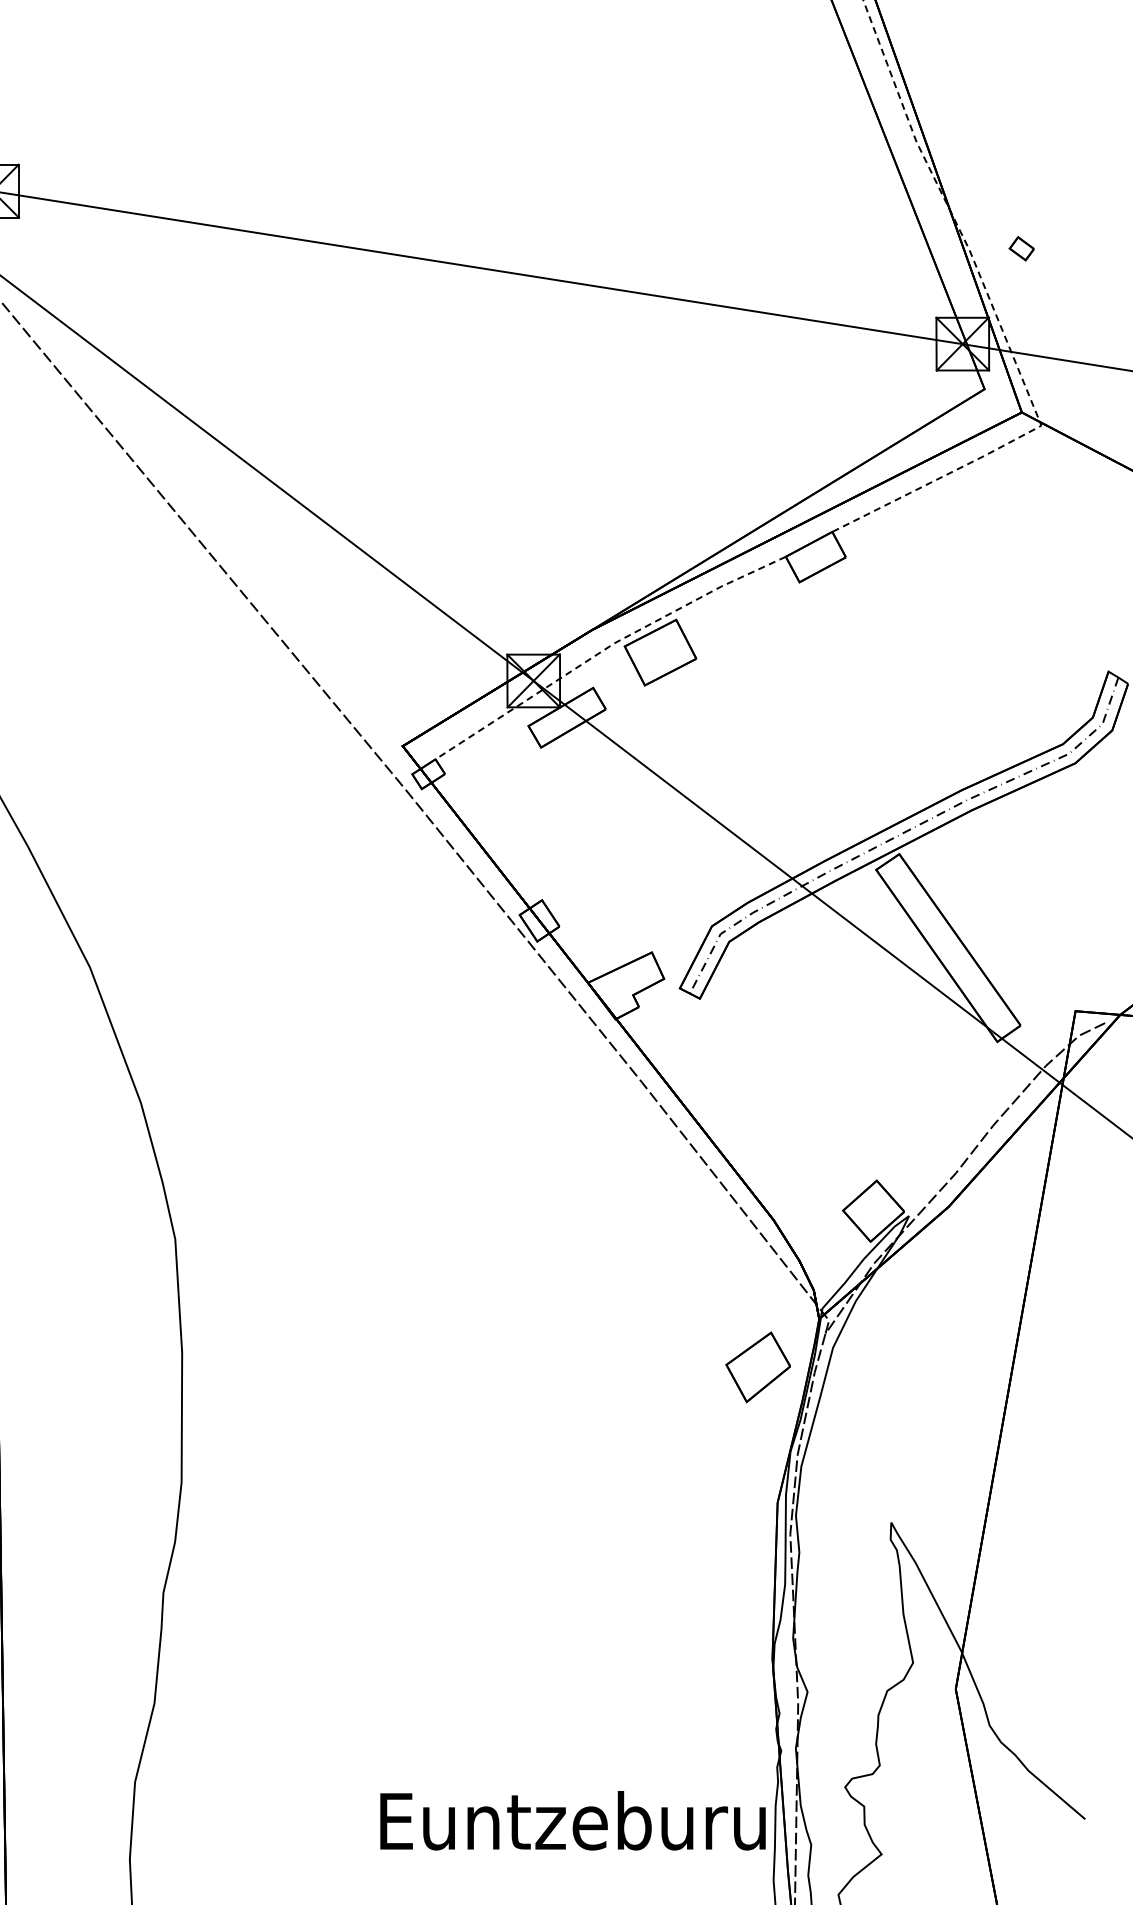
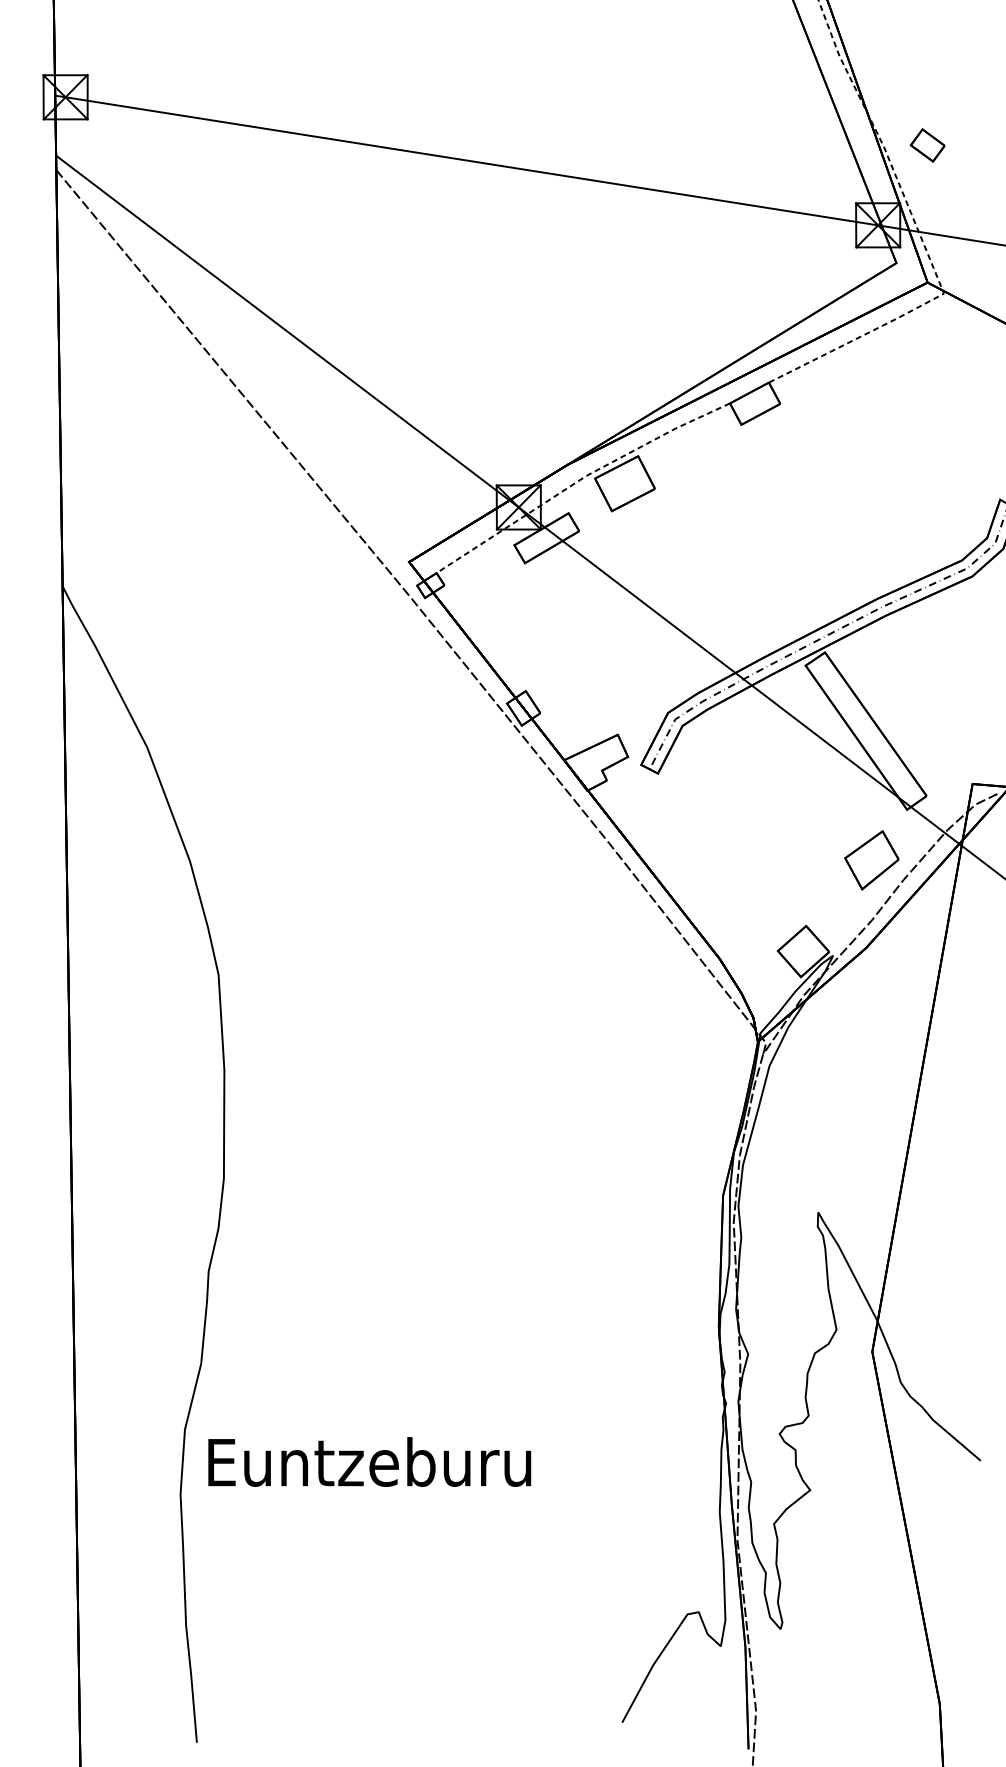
part: (1021, 248) -> (927, 145), size x1.67
part: (757, 1367) -> (871, 860), moved
text: (572, 1820) -> (369, 1461), moved

